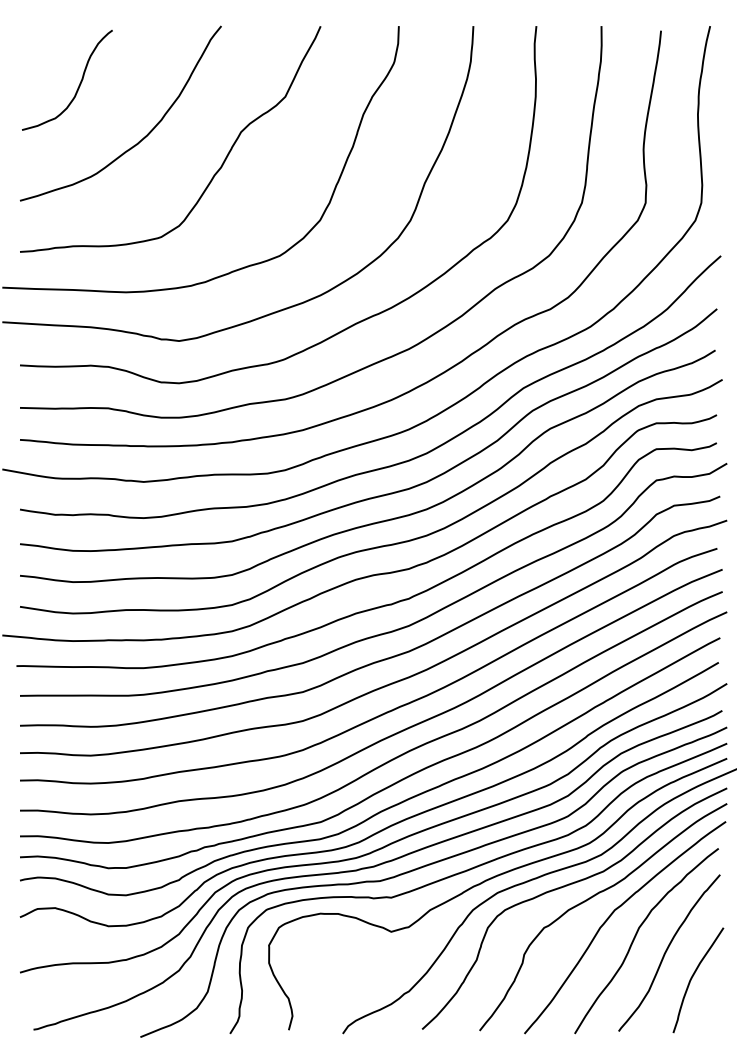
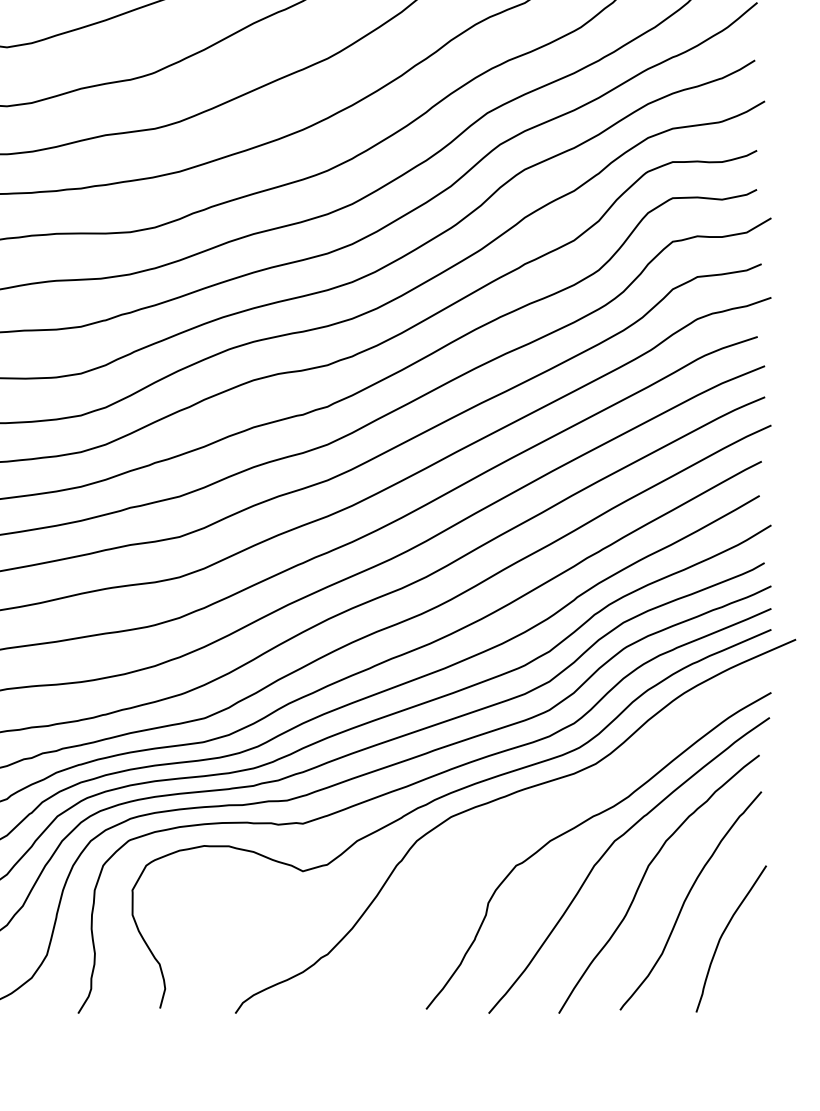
curve: (567, 886) -> (548, 808), removed

